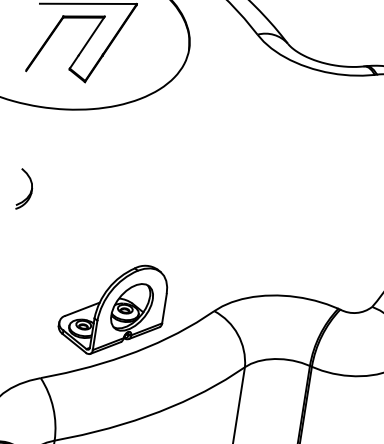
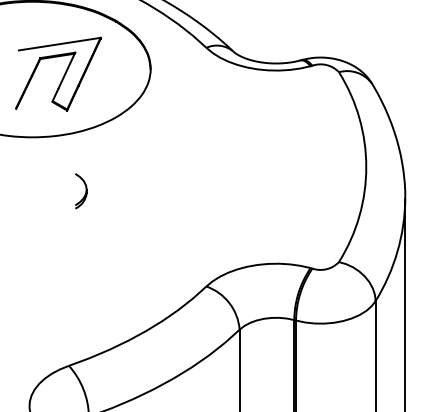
part: (25, 190) -> (81, 191), moved
part: (112, 309) -> (120, 298), removed

